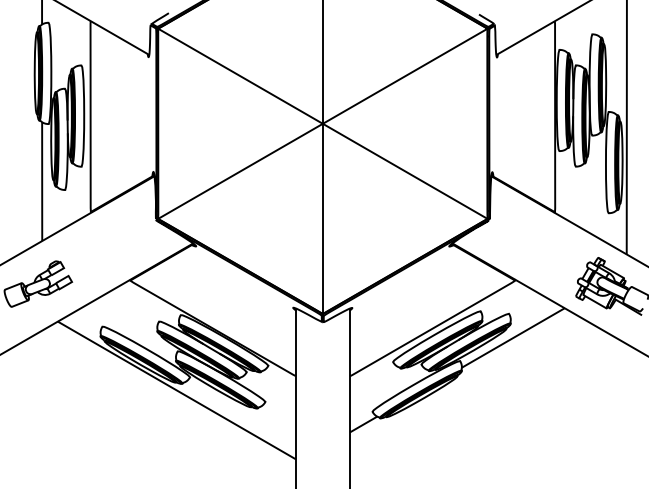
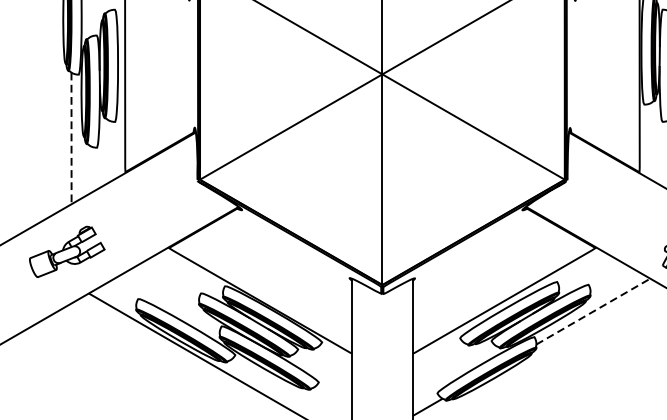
line: (42, 182) -> (71, 139), solid -> dashed
line: (513, 337) -> (593, 311), solid -> dashed

